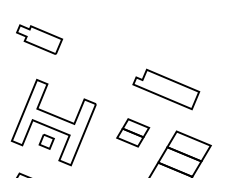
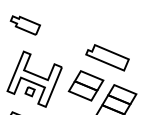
part: (132, 132) -> (85, 85), size x1.67

